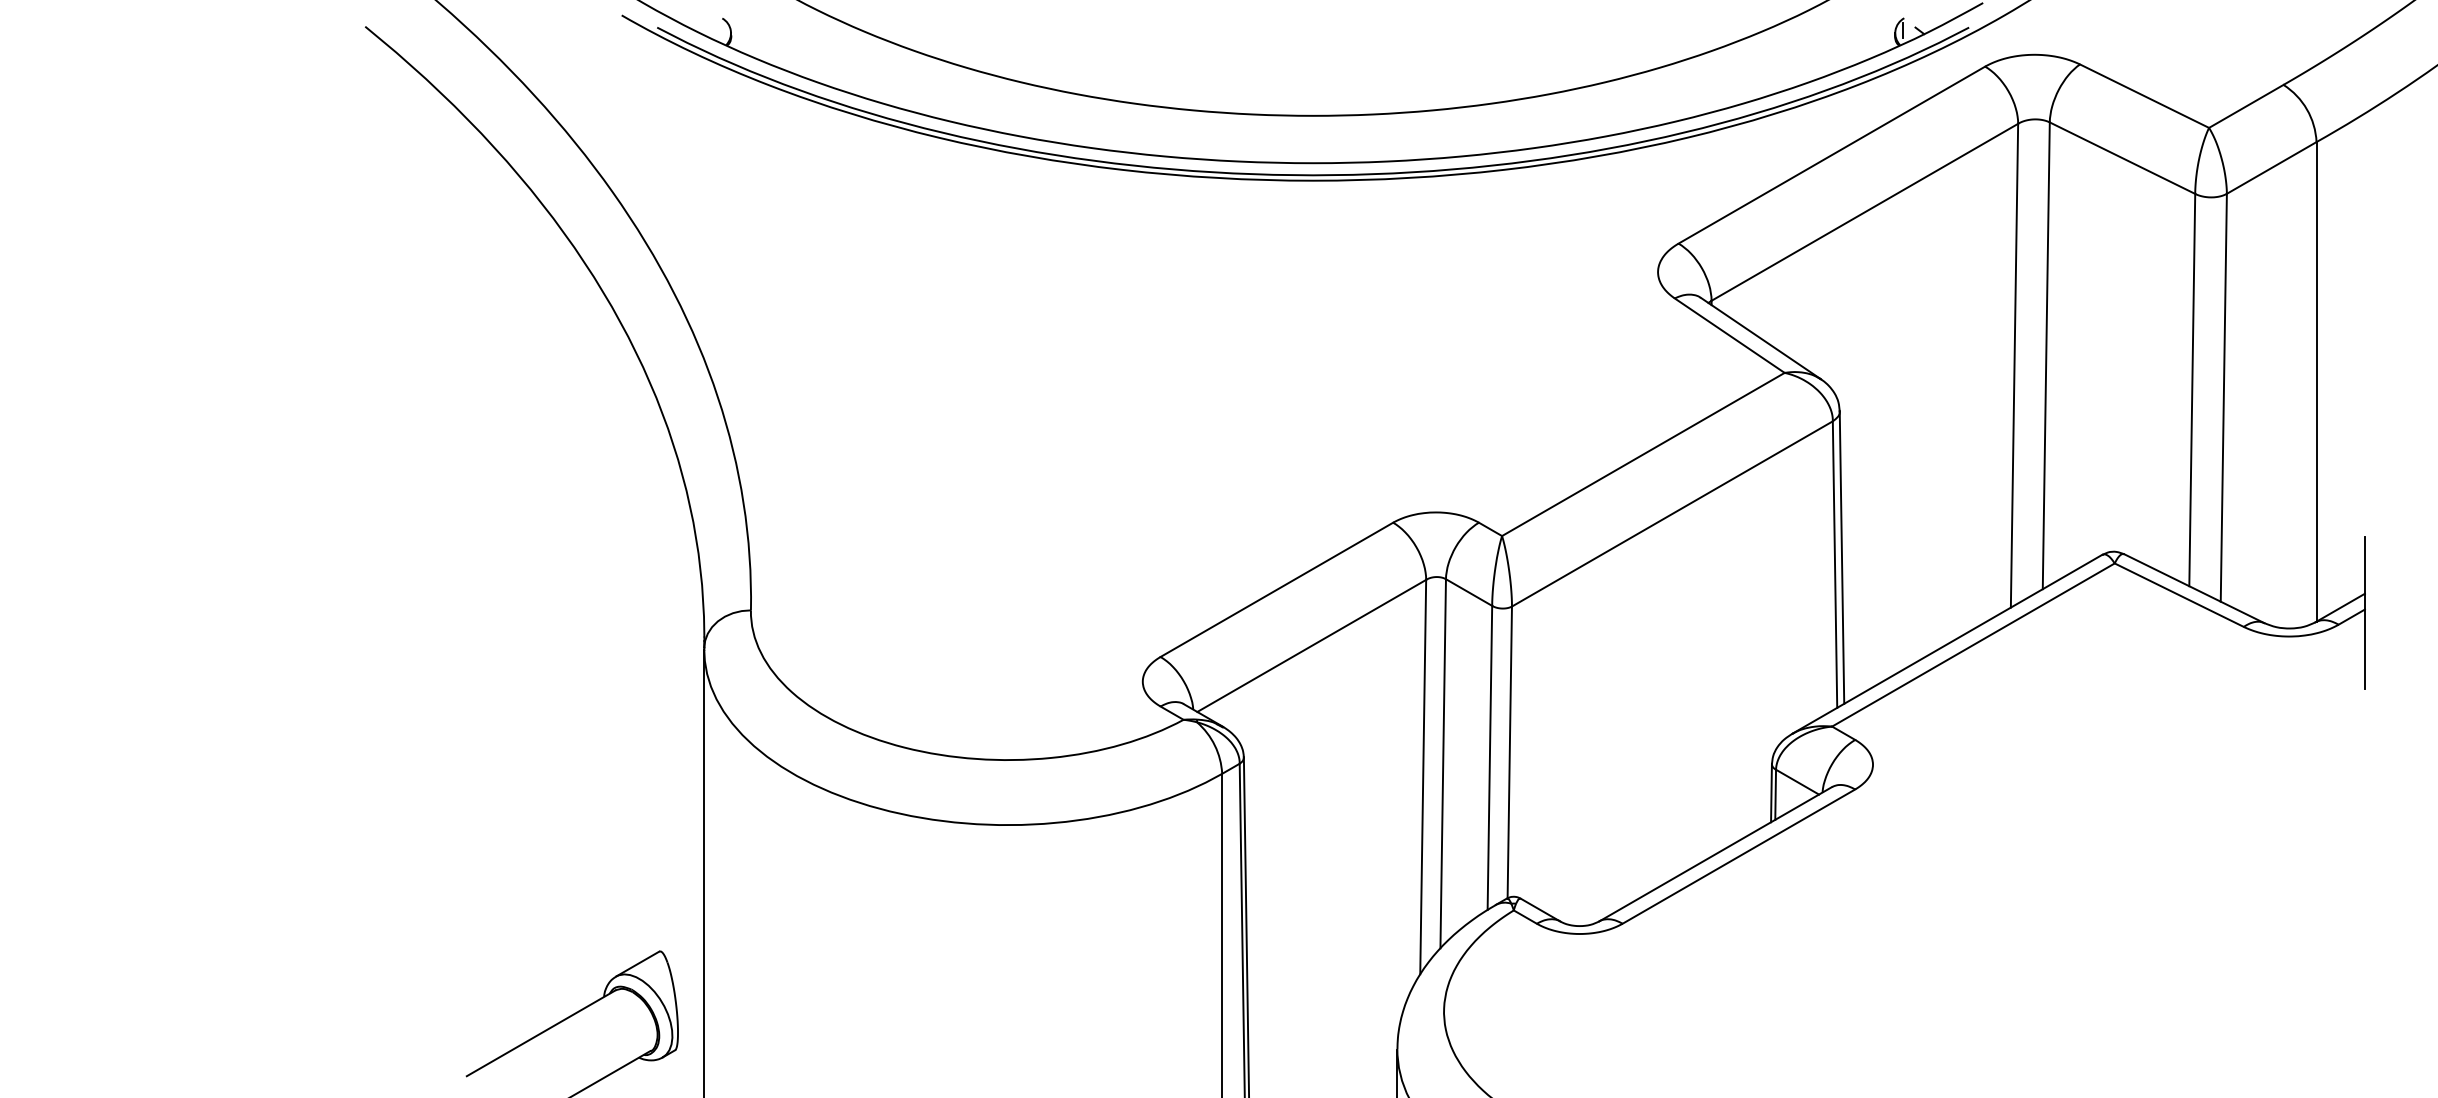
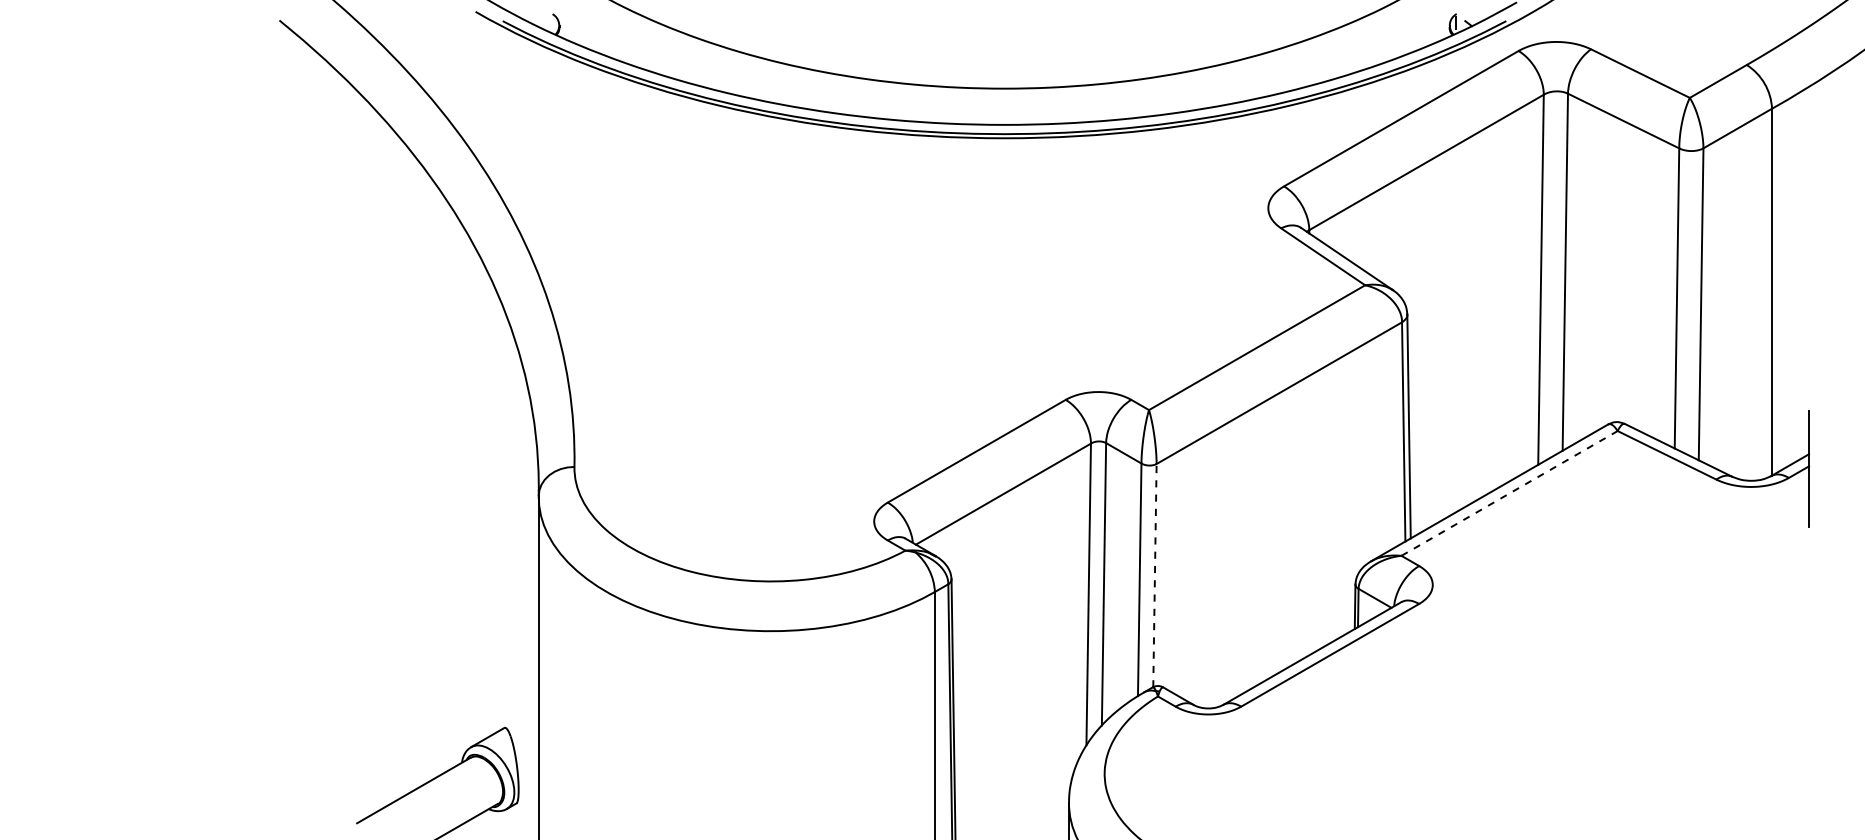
line: (1973, 645) -> (1509, 493), solid -> dashed
line: (1509, 752) -> (1154, 575), solid -> dashed

